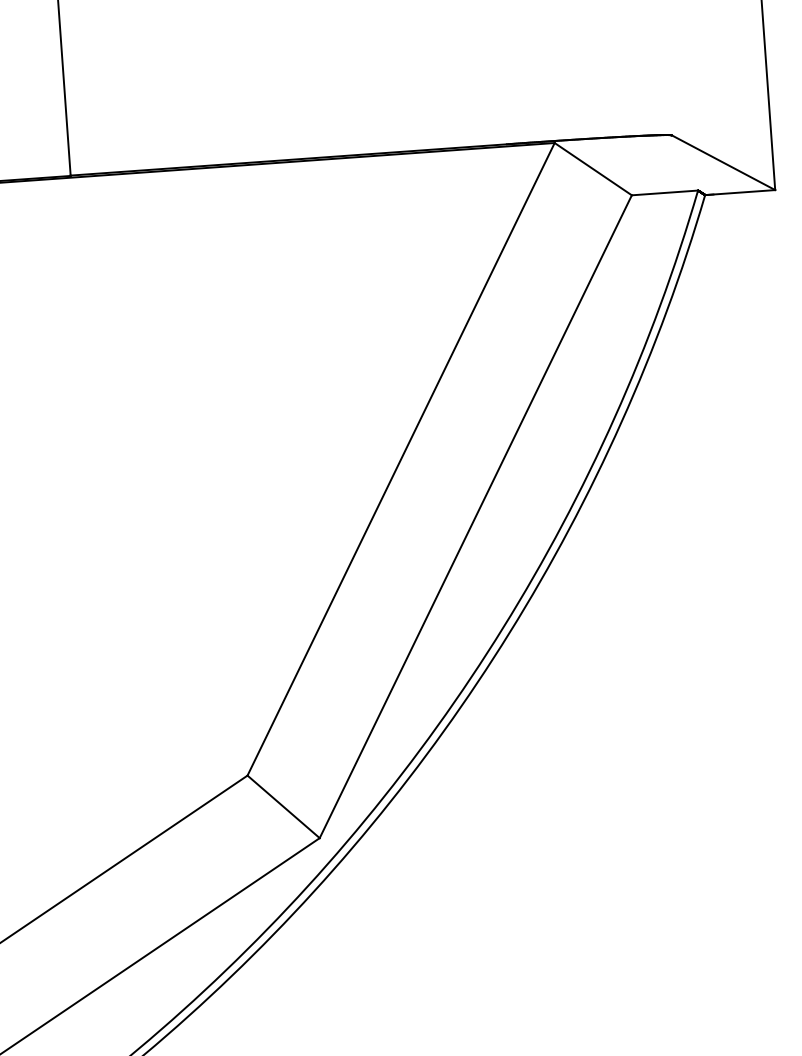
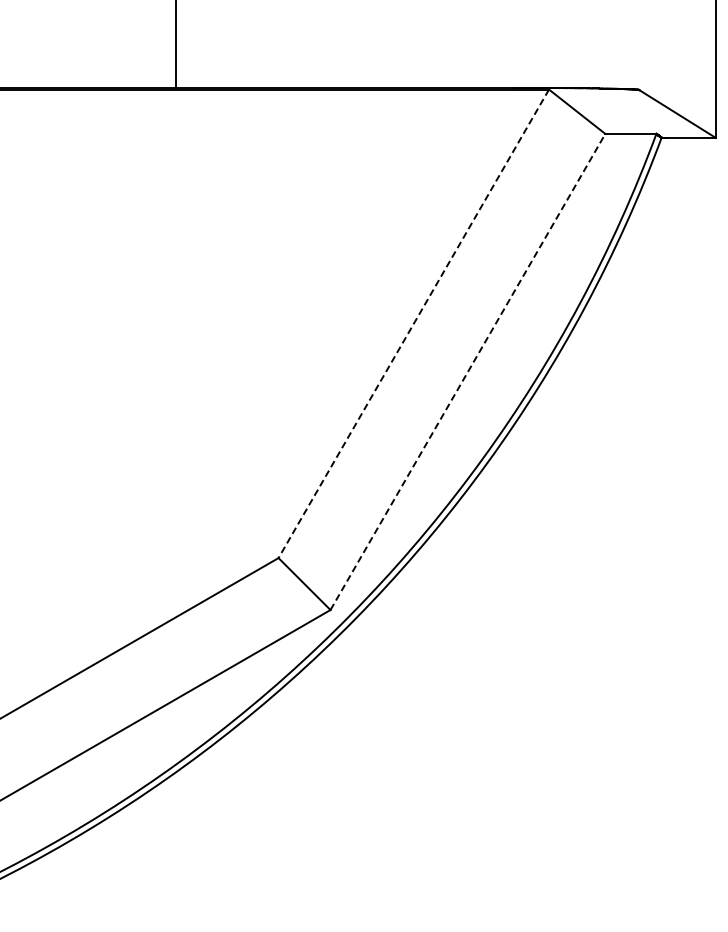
line: (400, 460) -> (413, 324), solid -> dashed
line: (475, 516) -> (467, 371), solid -> dashed

